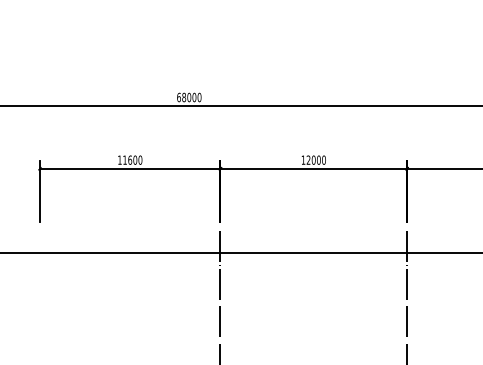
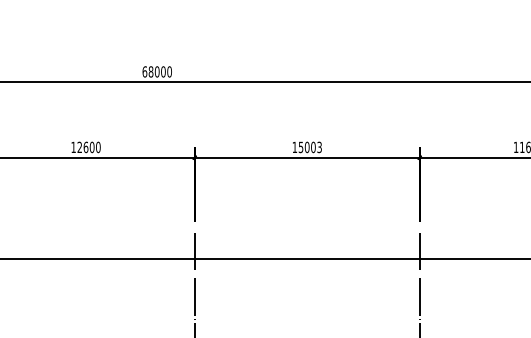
text: (124, 159) -> (79, 146), 11600 -> 12600
text: (315, 159) -> (309, 146), 12000 -> 15003

